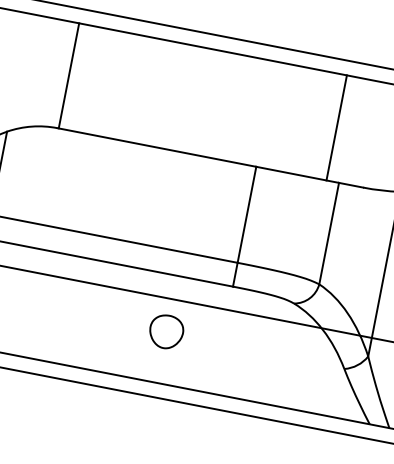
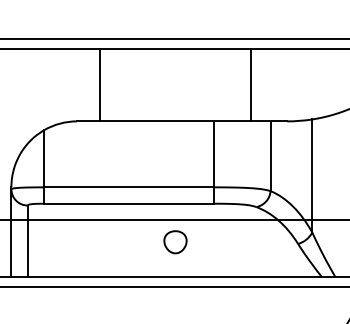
line: (69, 76) -> (100, 85), moved
line: (337, 128) -> (251, 85), moved

